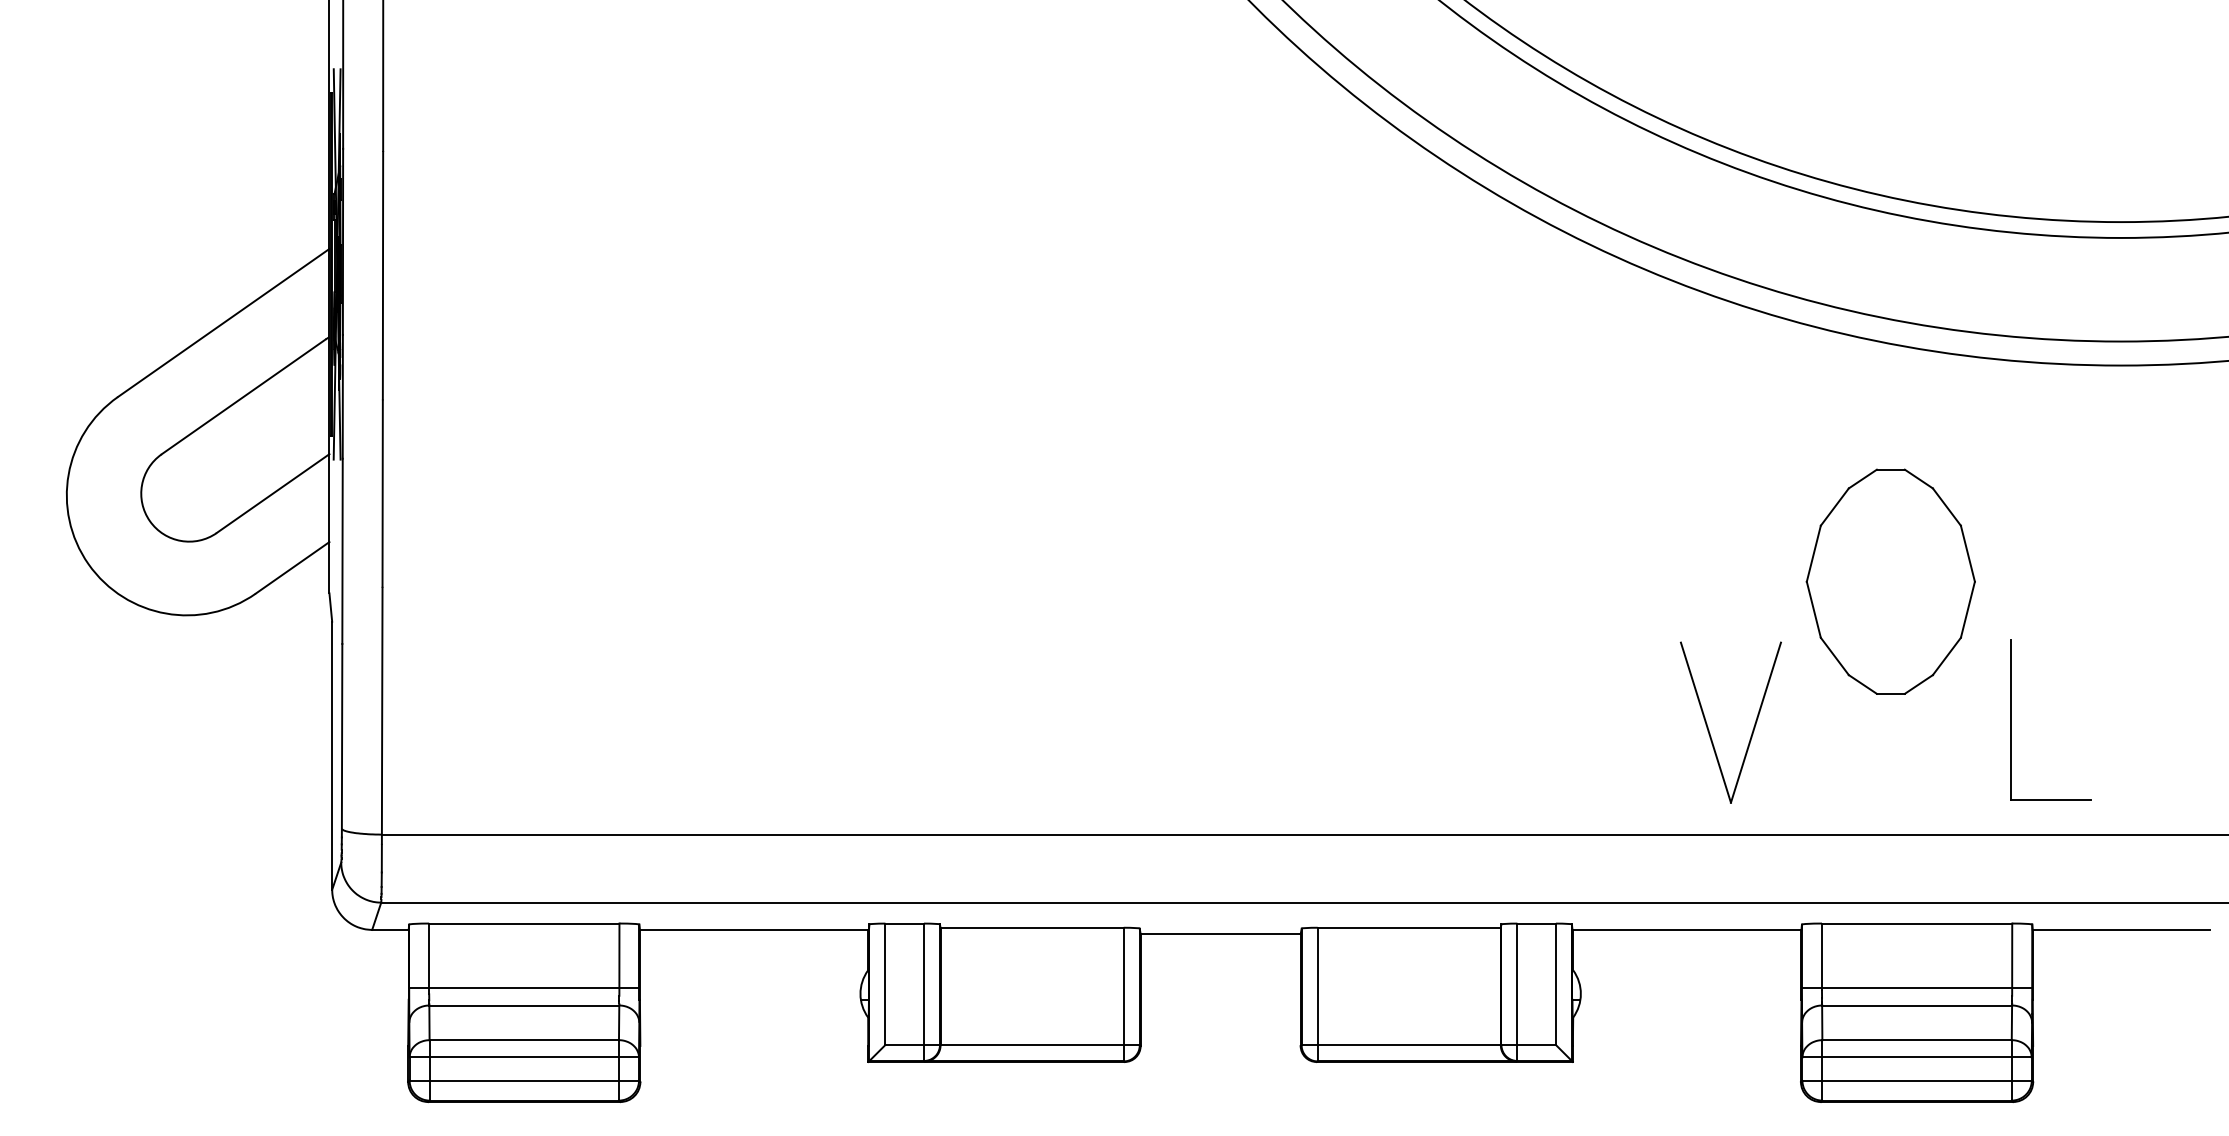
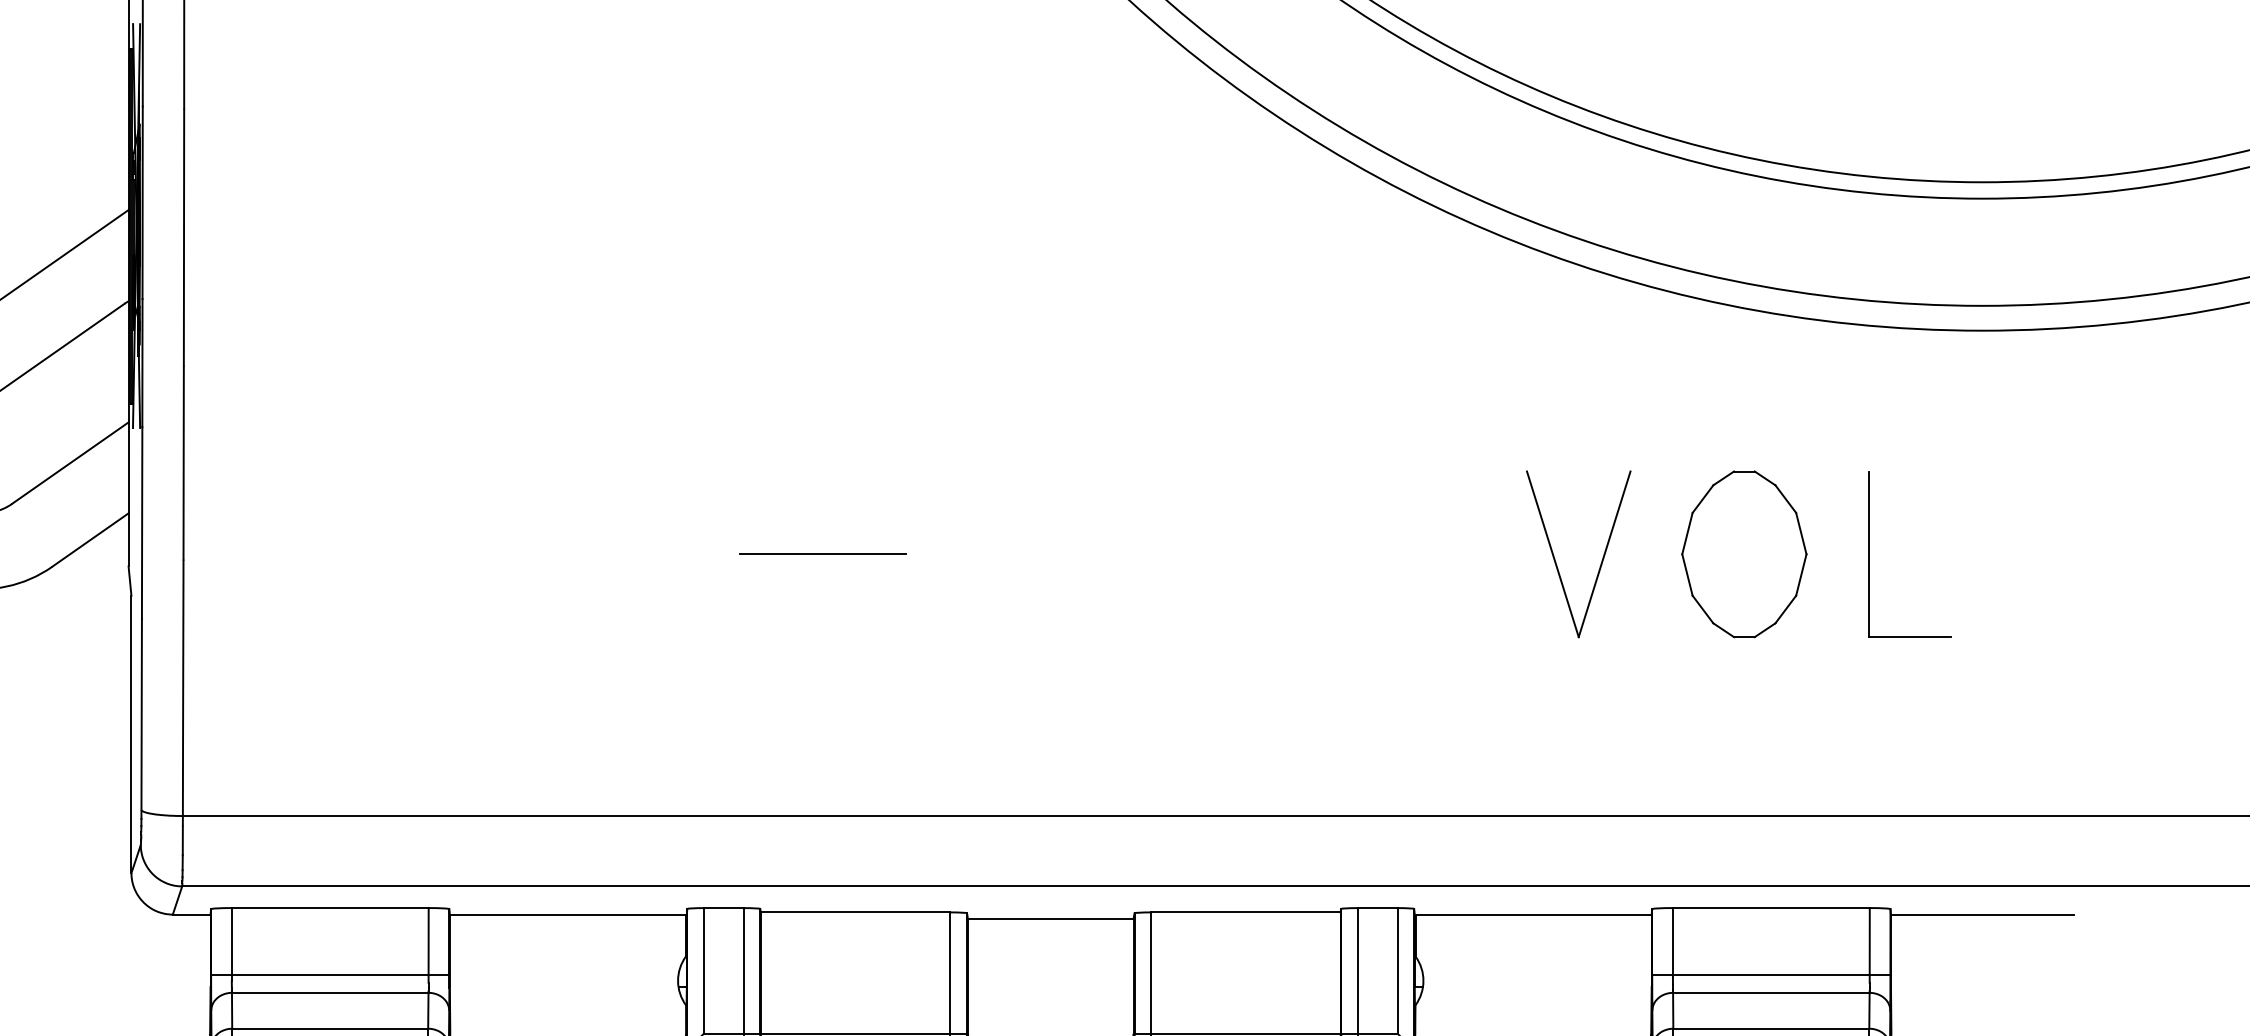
line: (1000, 581) -> (822, 554), added
part: (1891, 581) -> (1744, 554), size x0.71
part: (2011, 719) -> (1869, 554), moved
part: (1708, 726) -> (1555, 558), moved

